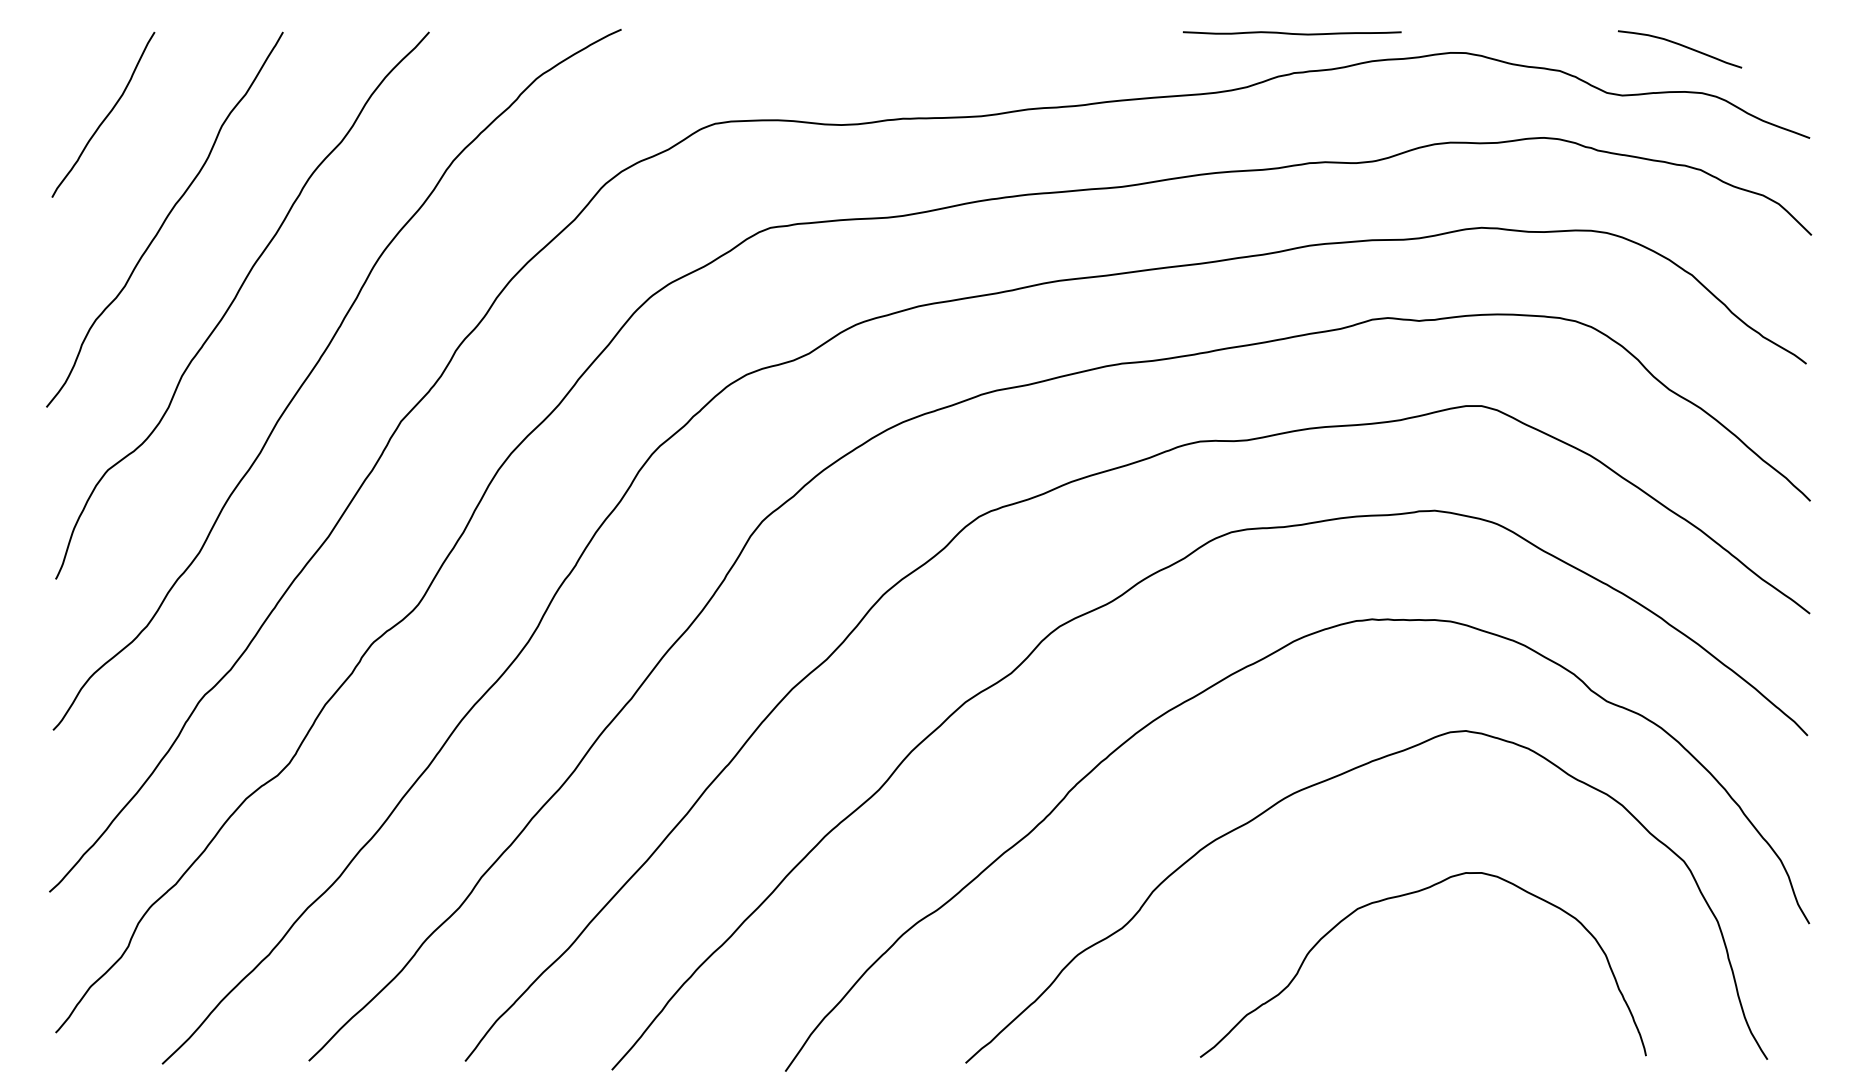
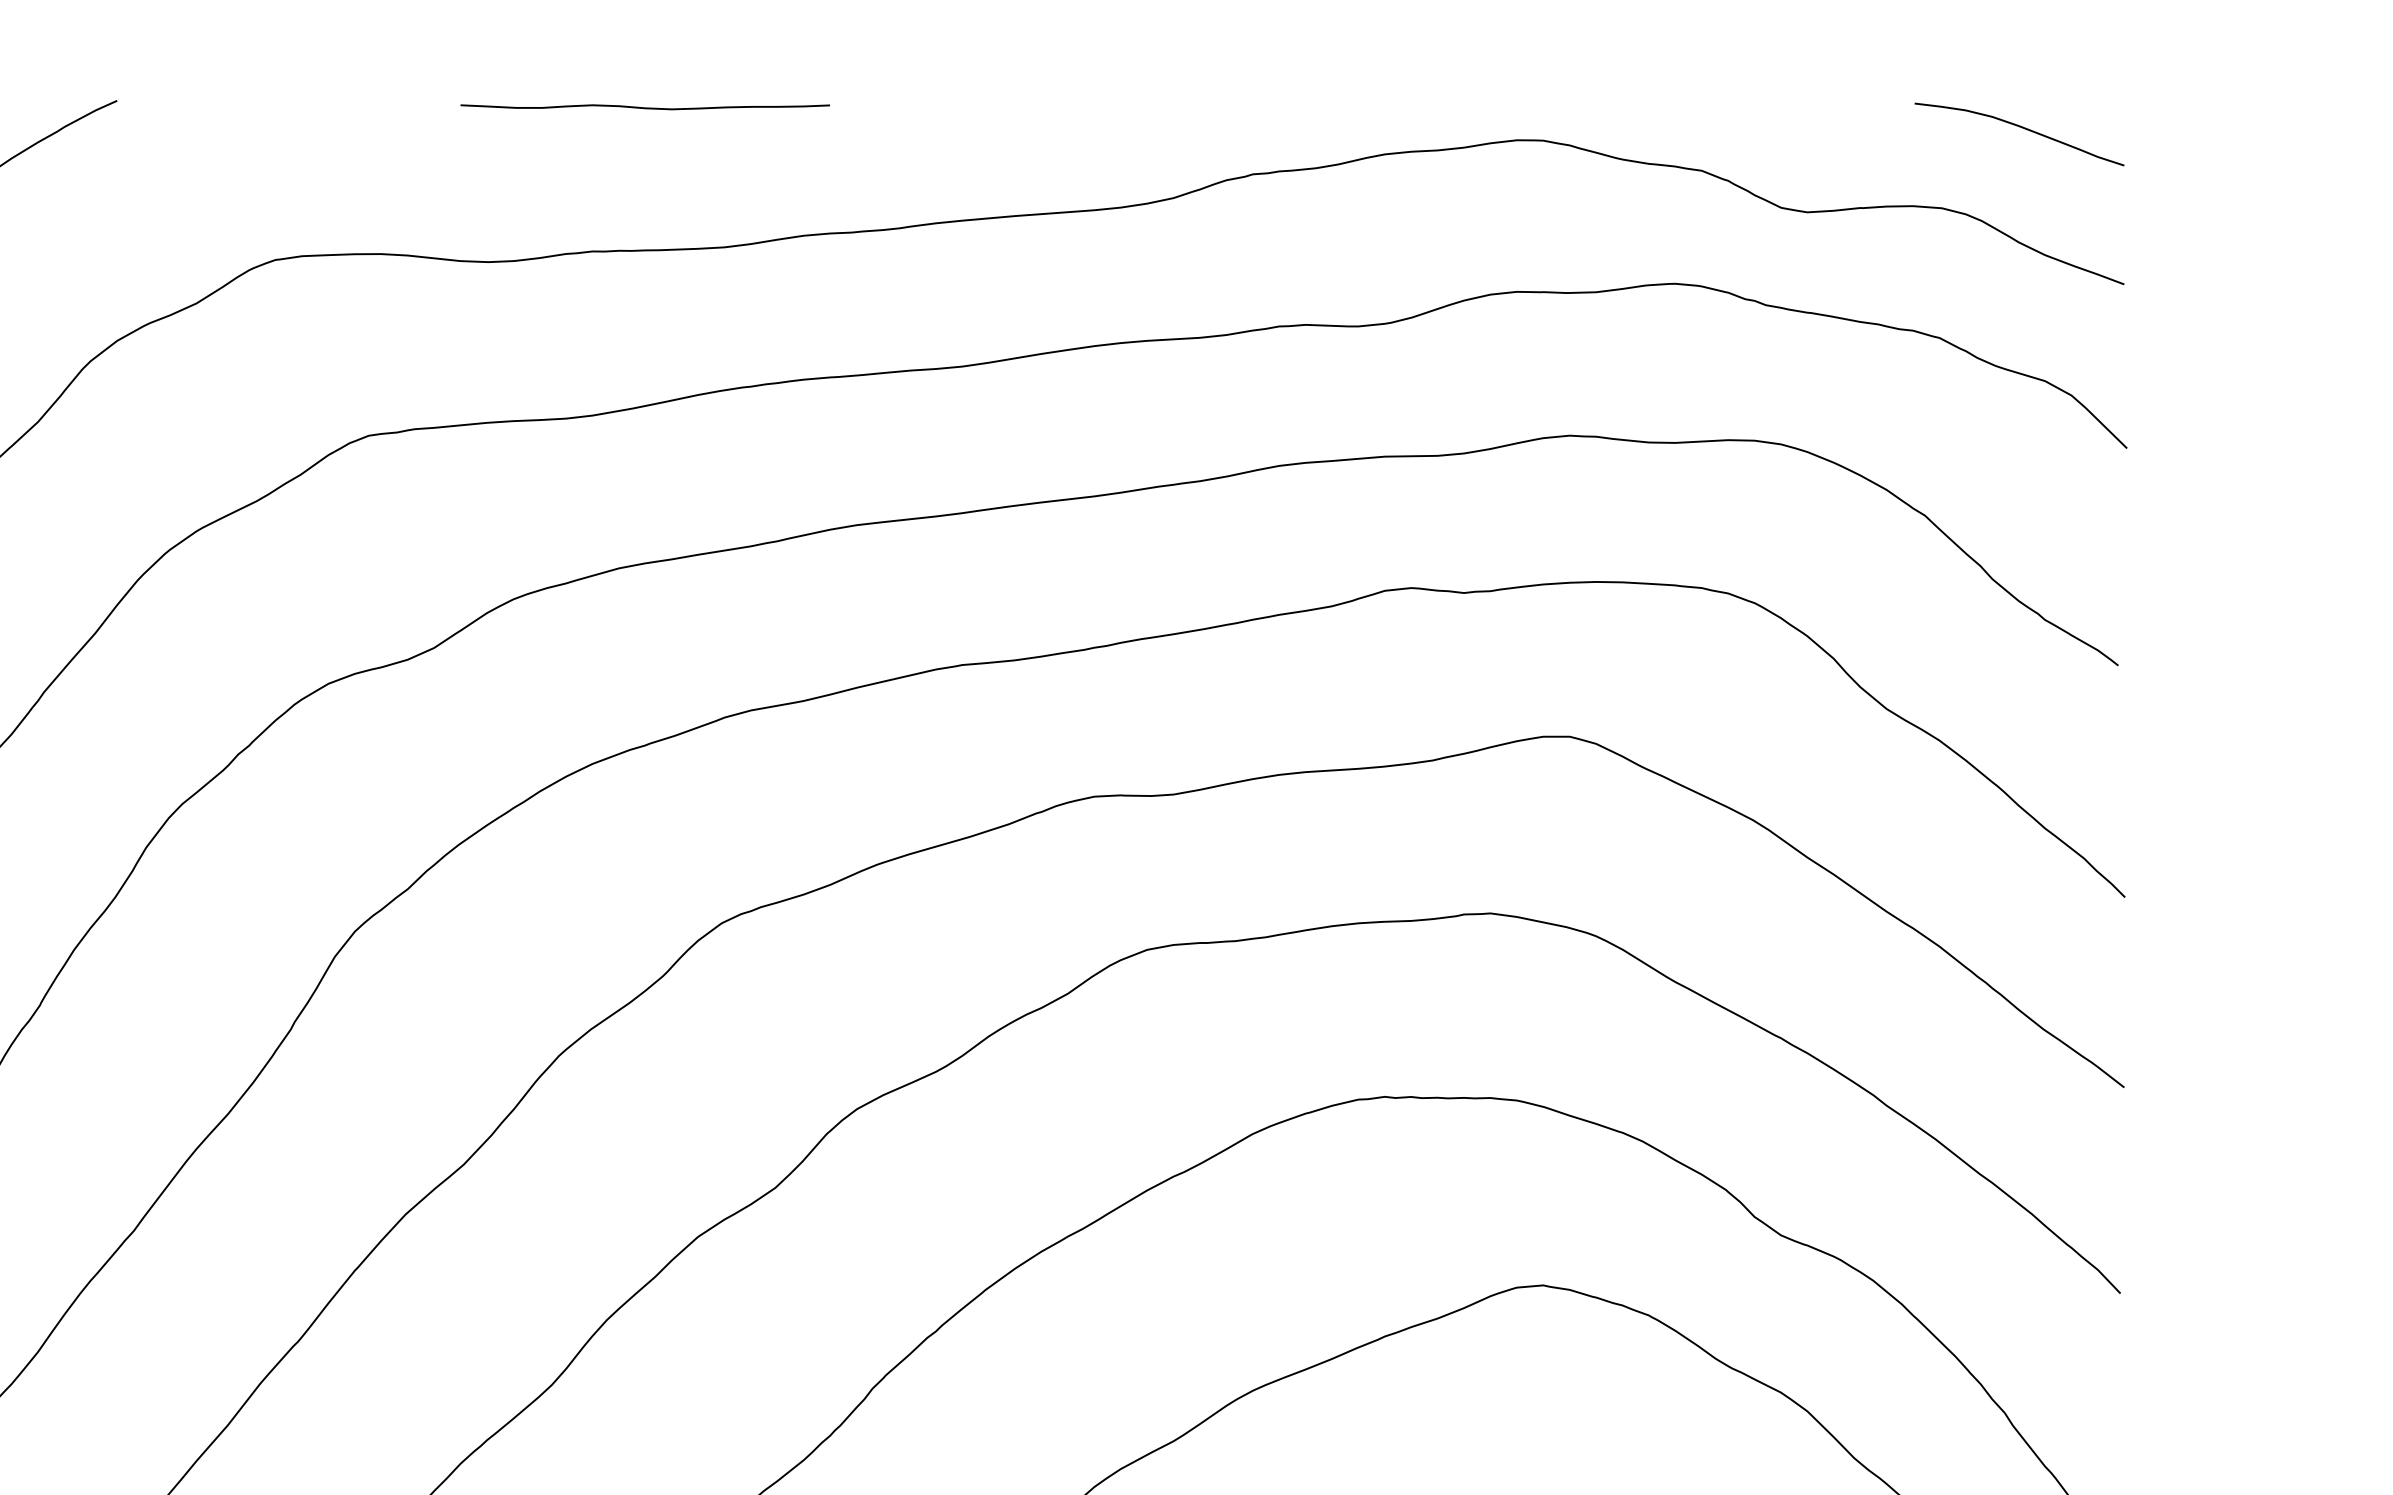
curve: (1291, 33) -> (643, 107), moved
curve: (1681, 46) -> (2022, 129), moved

